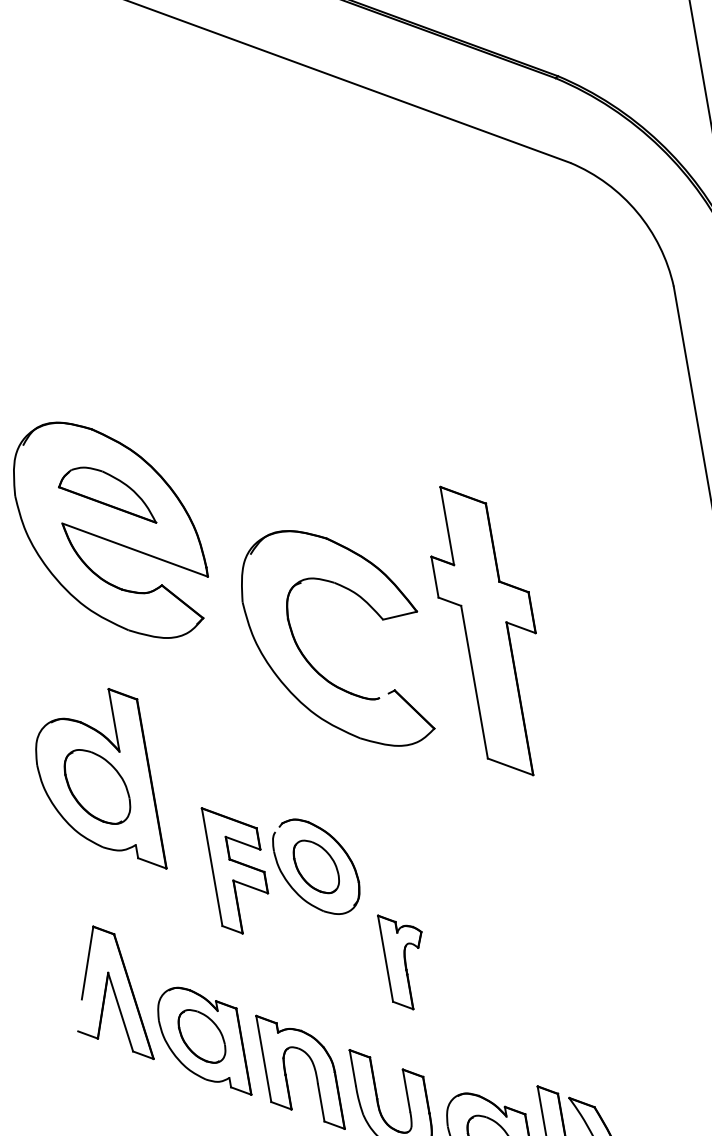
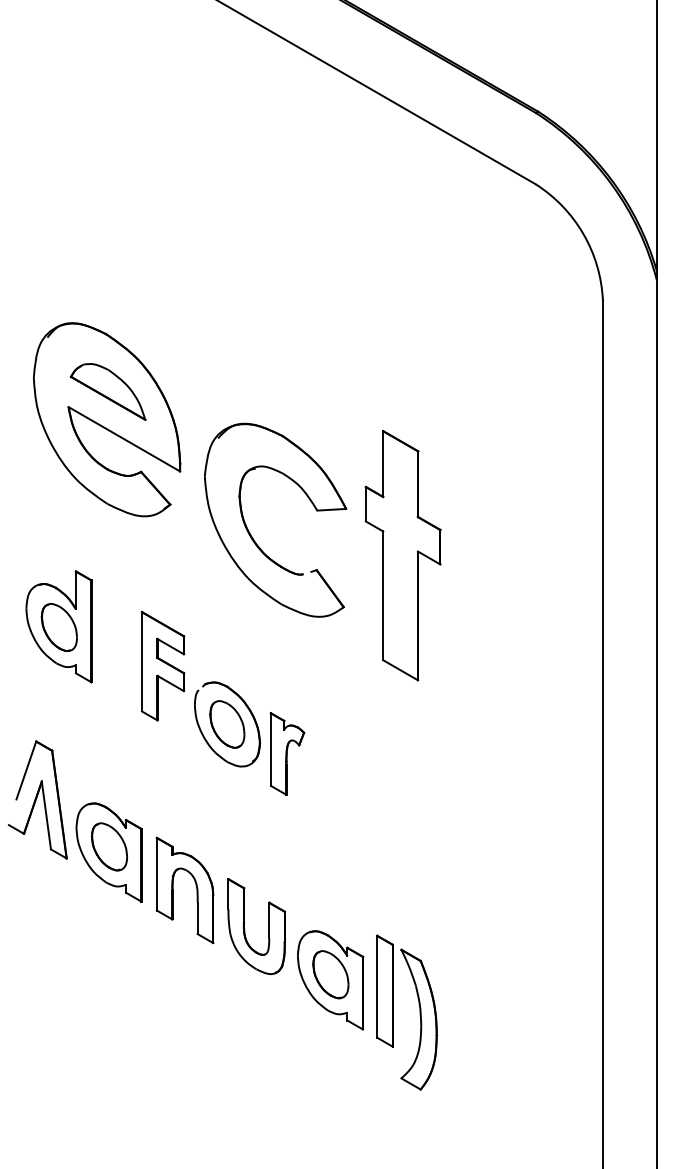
part: (310, 661) -> (251, 534), moved
part: (95, 785) -> (58, 626), size x0.71
part: (237, 868) -> (162, 666), moved
part: (406, 959) -> (287, 753), moved

